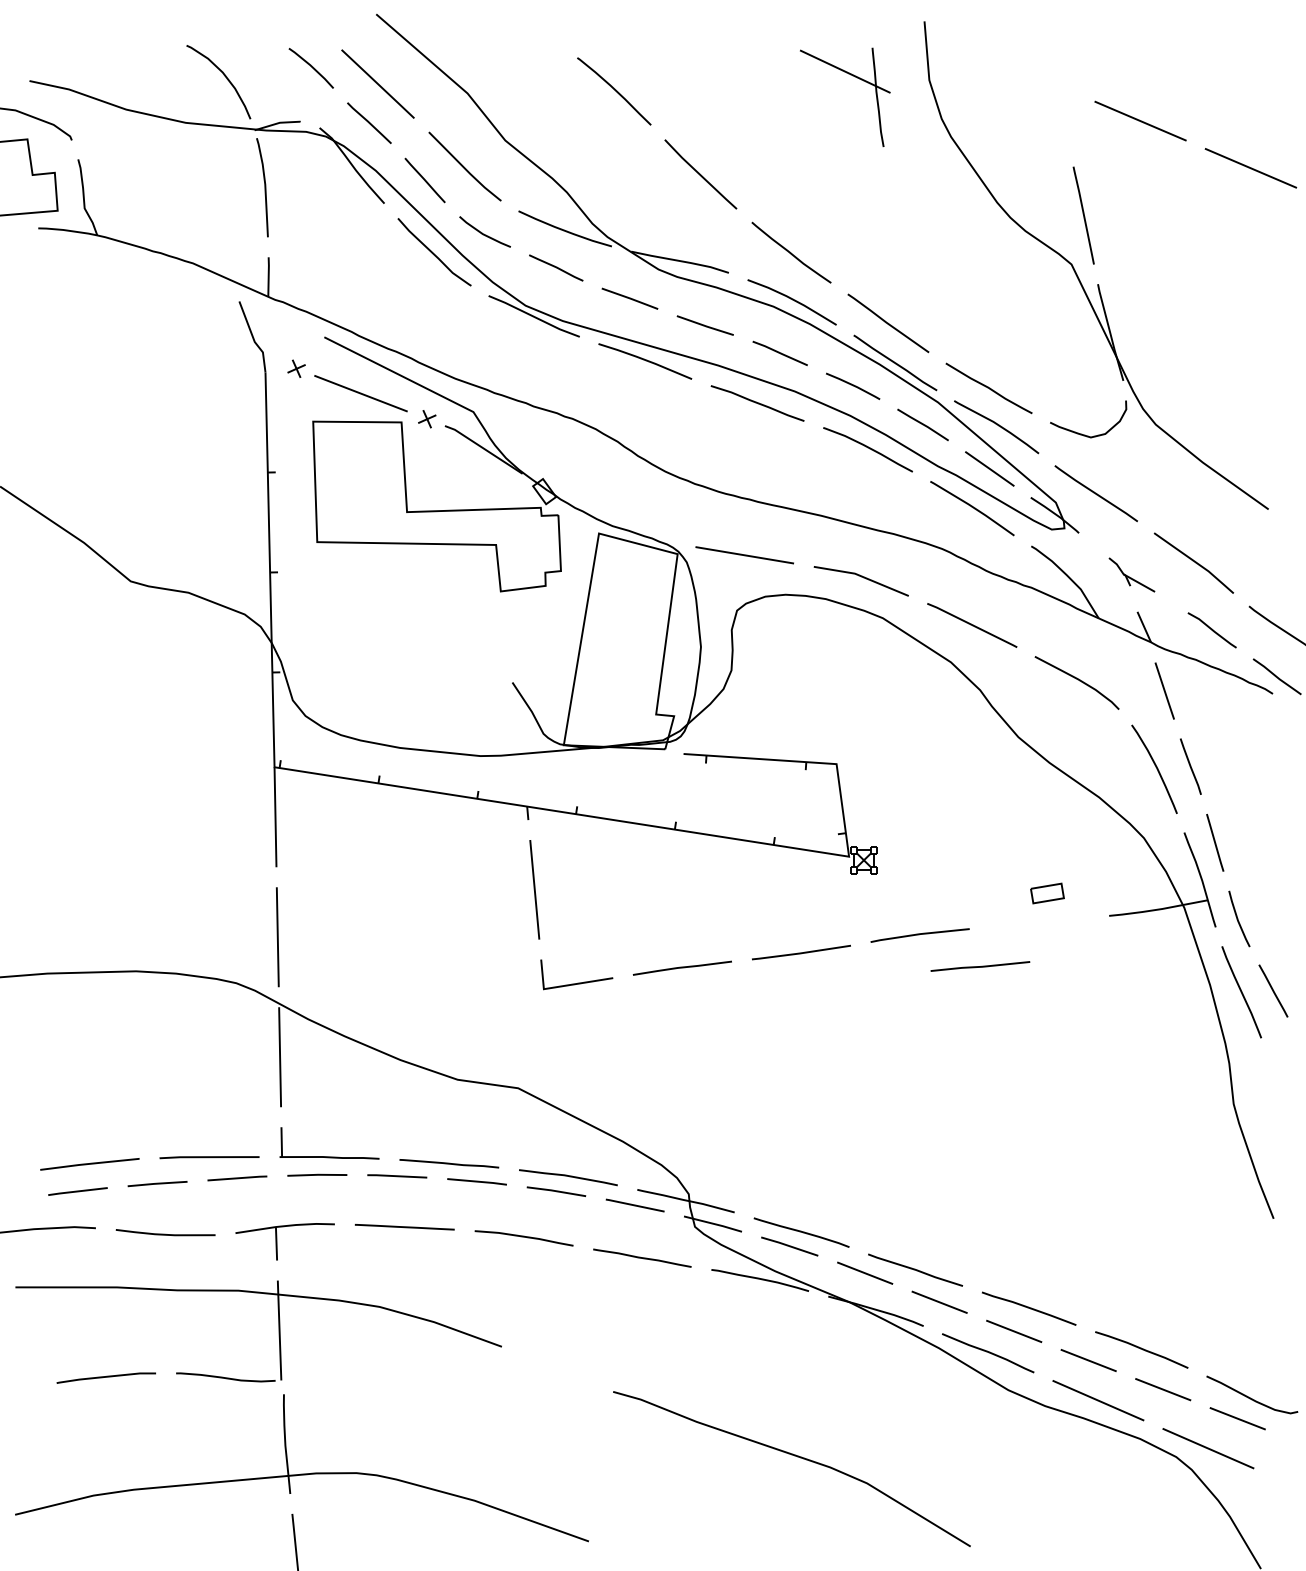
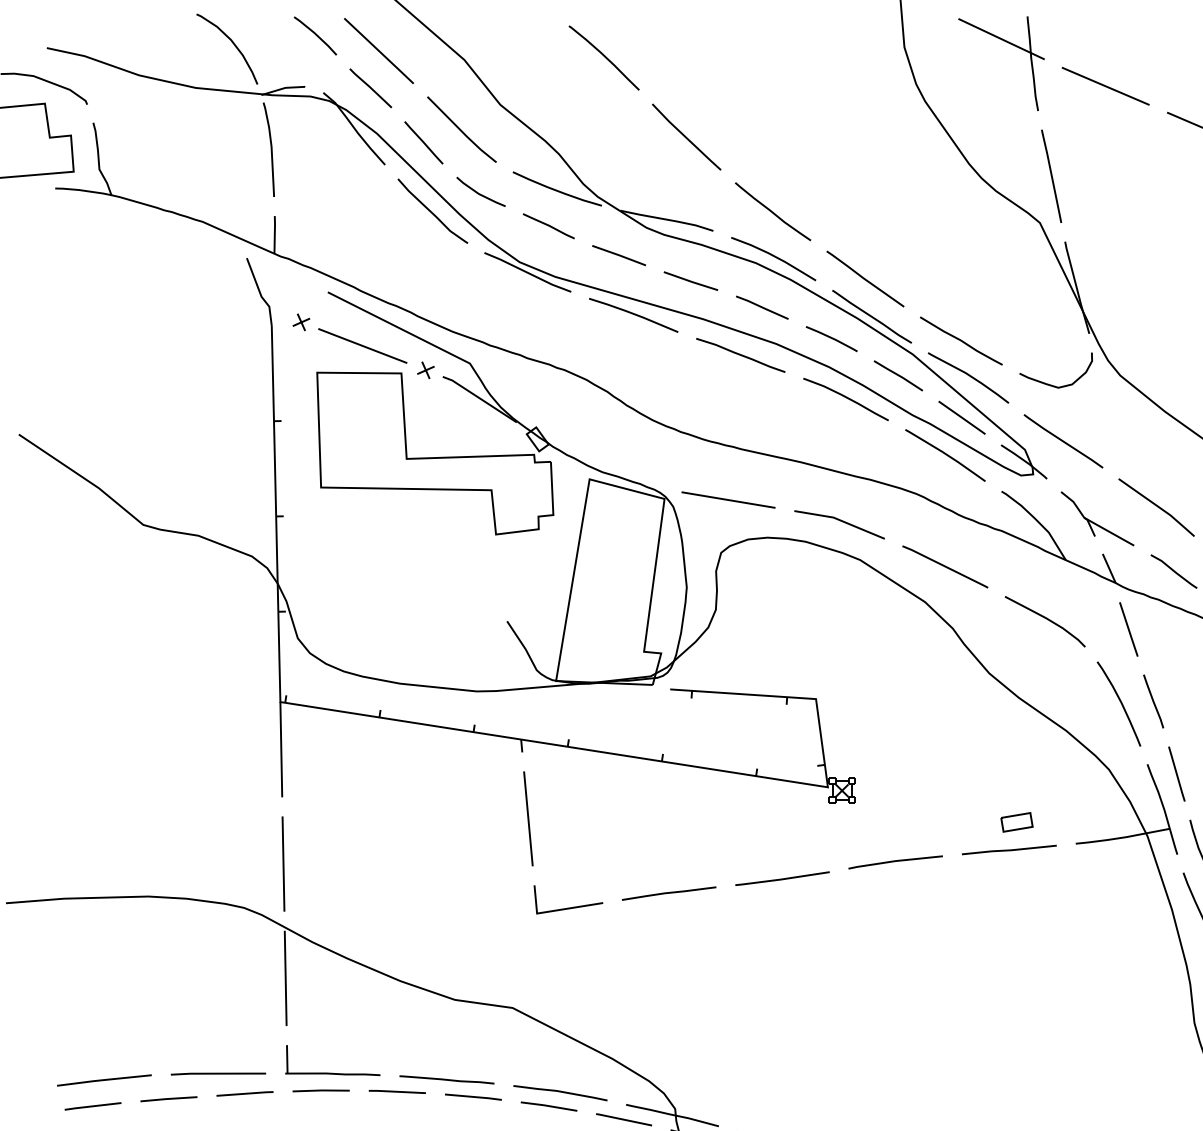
part: (852, 76) -> (1008, 43), moved
part: (1131, 574) -> (1097, 518), size x1.67
line: (980, 966) -> (1009, 850), moved

